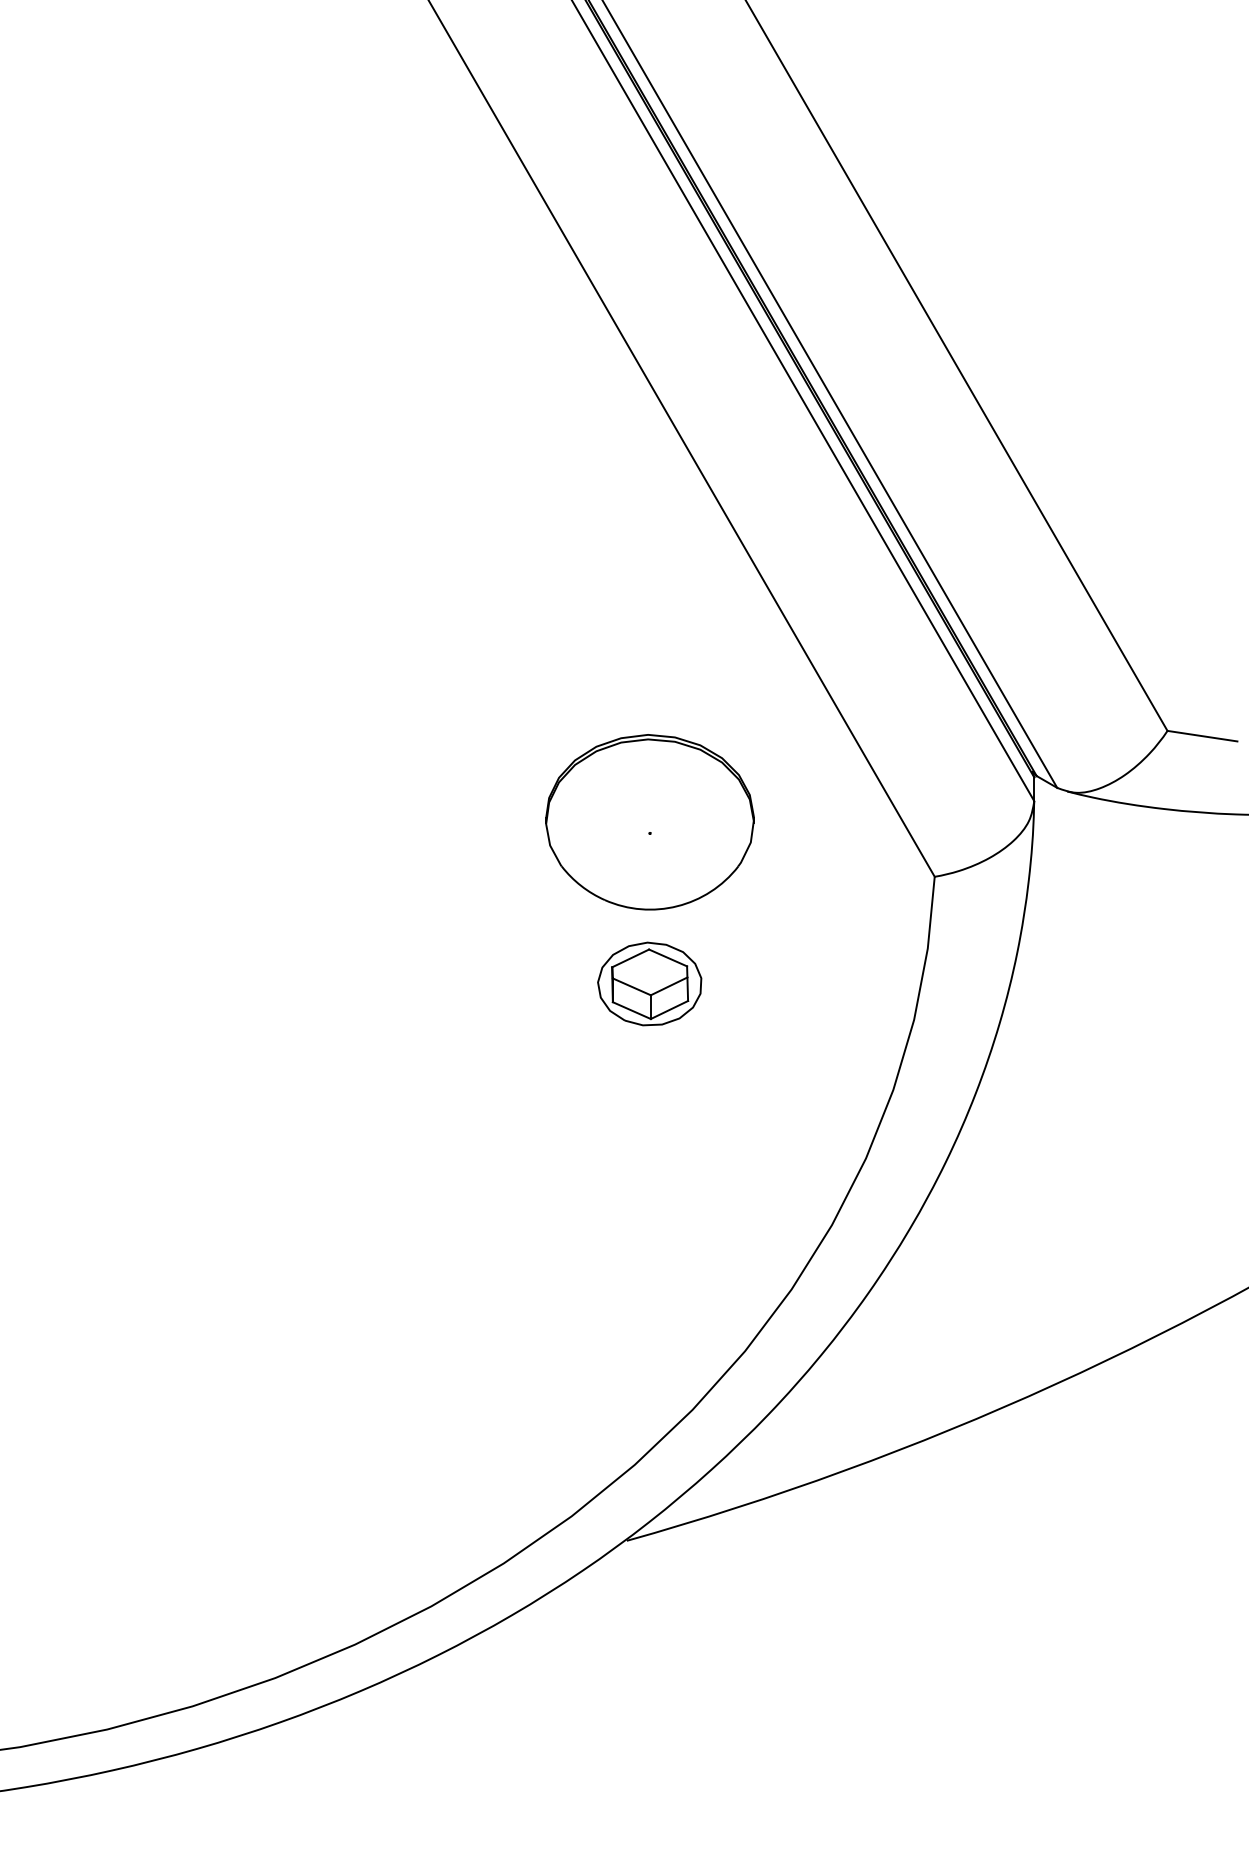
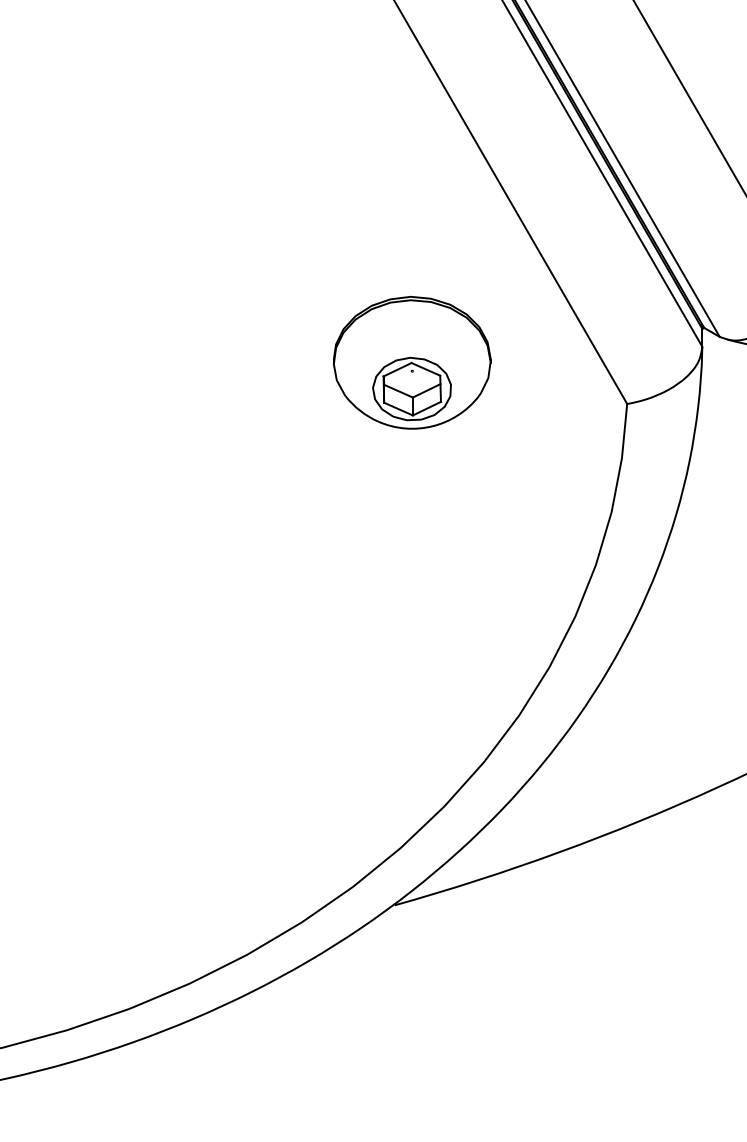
part: (649, 983) -> (411, 388), moved

